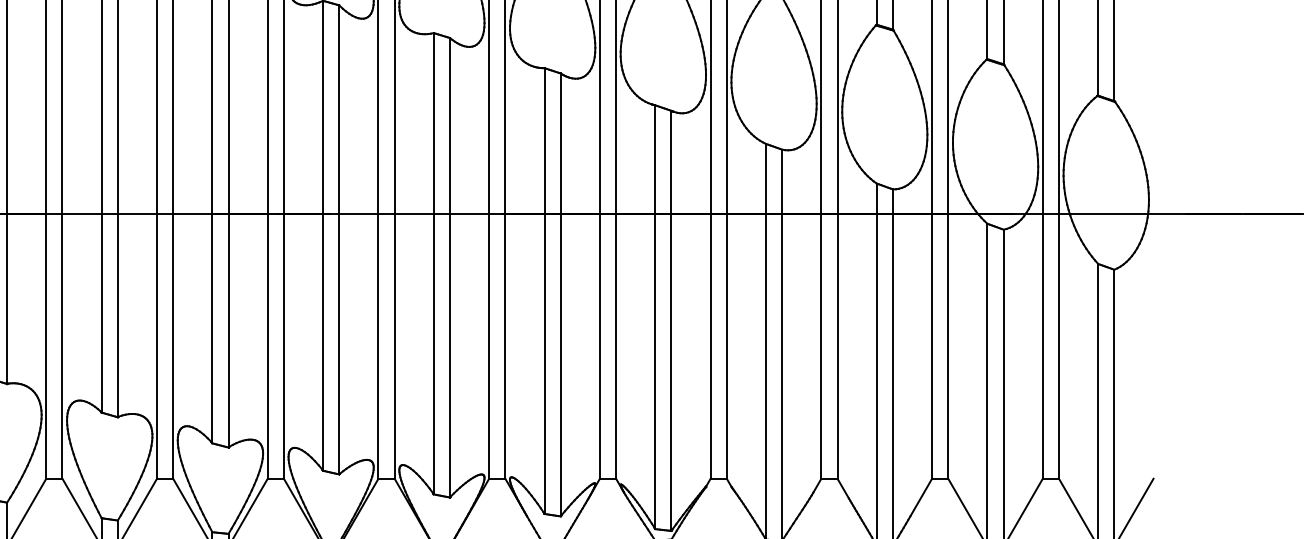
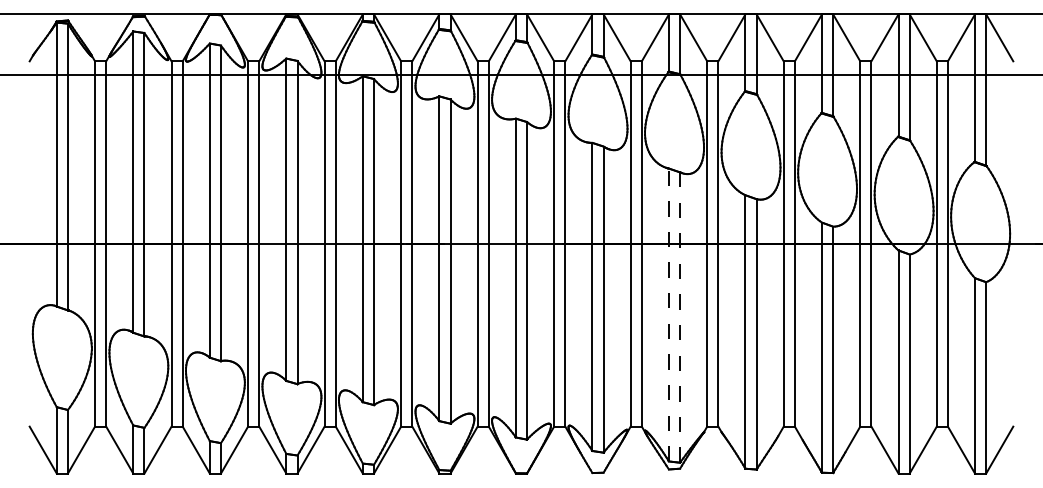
line: (654, 316) -> (668, 314), solid -> dashed
line: (671, 320) -> (680, 317), solid -> dashed

